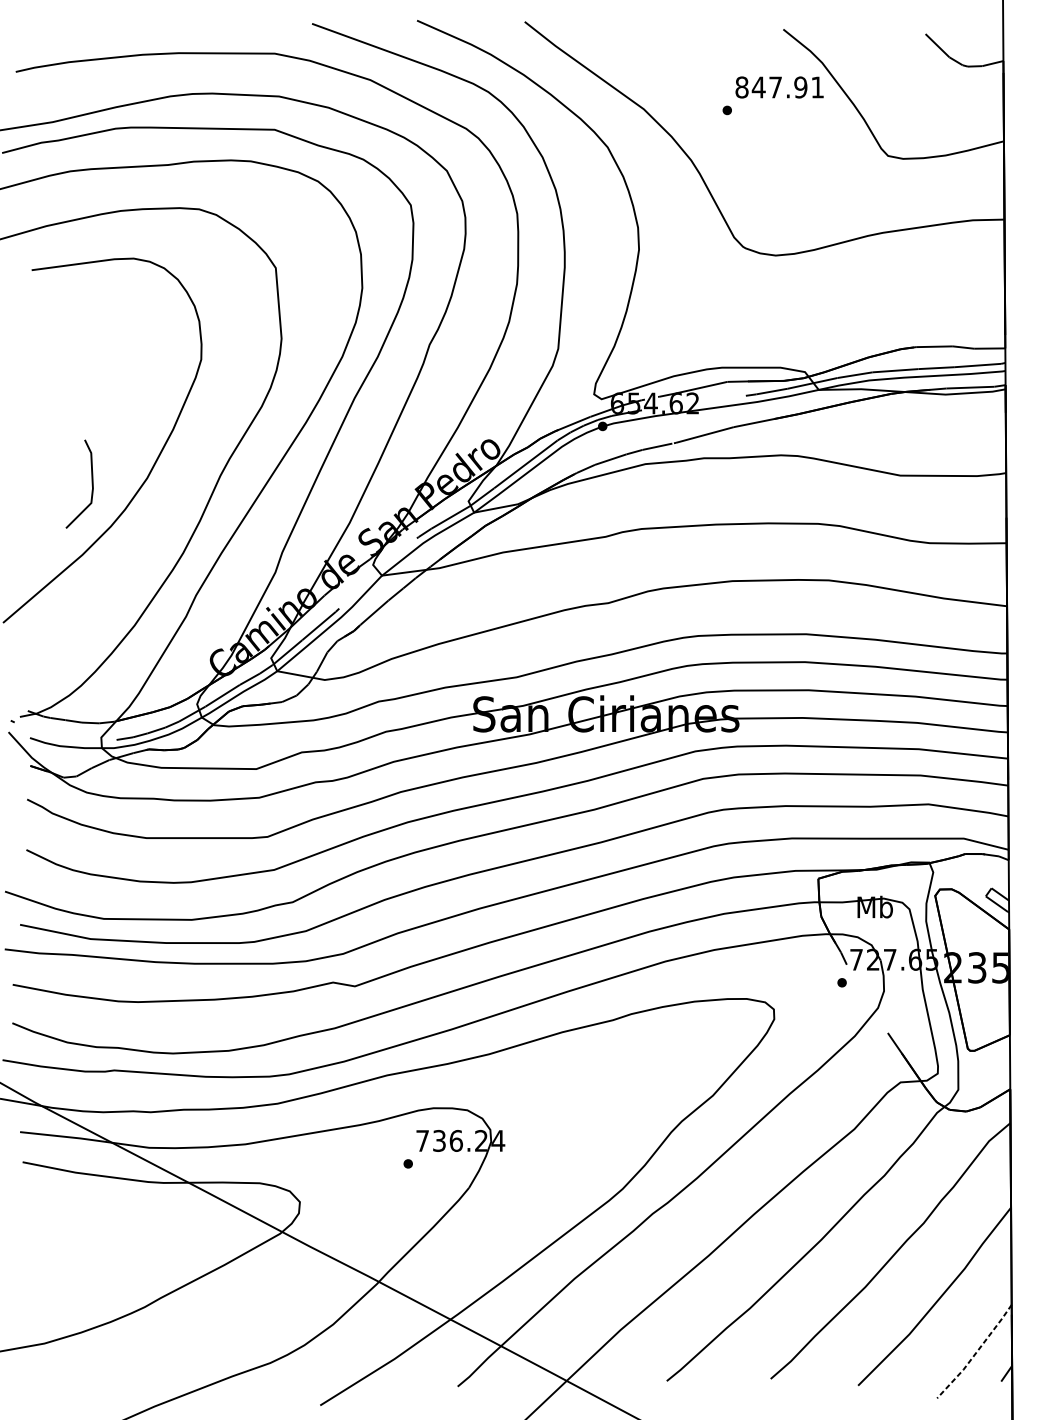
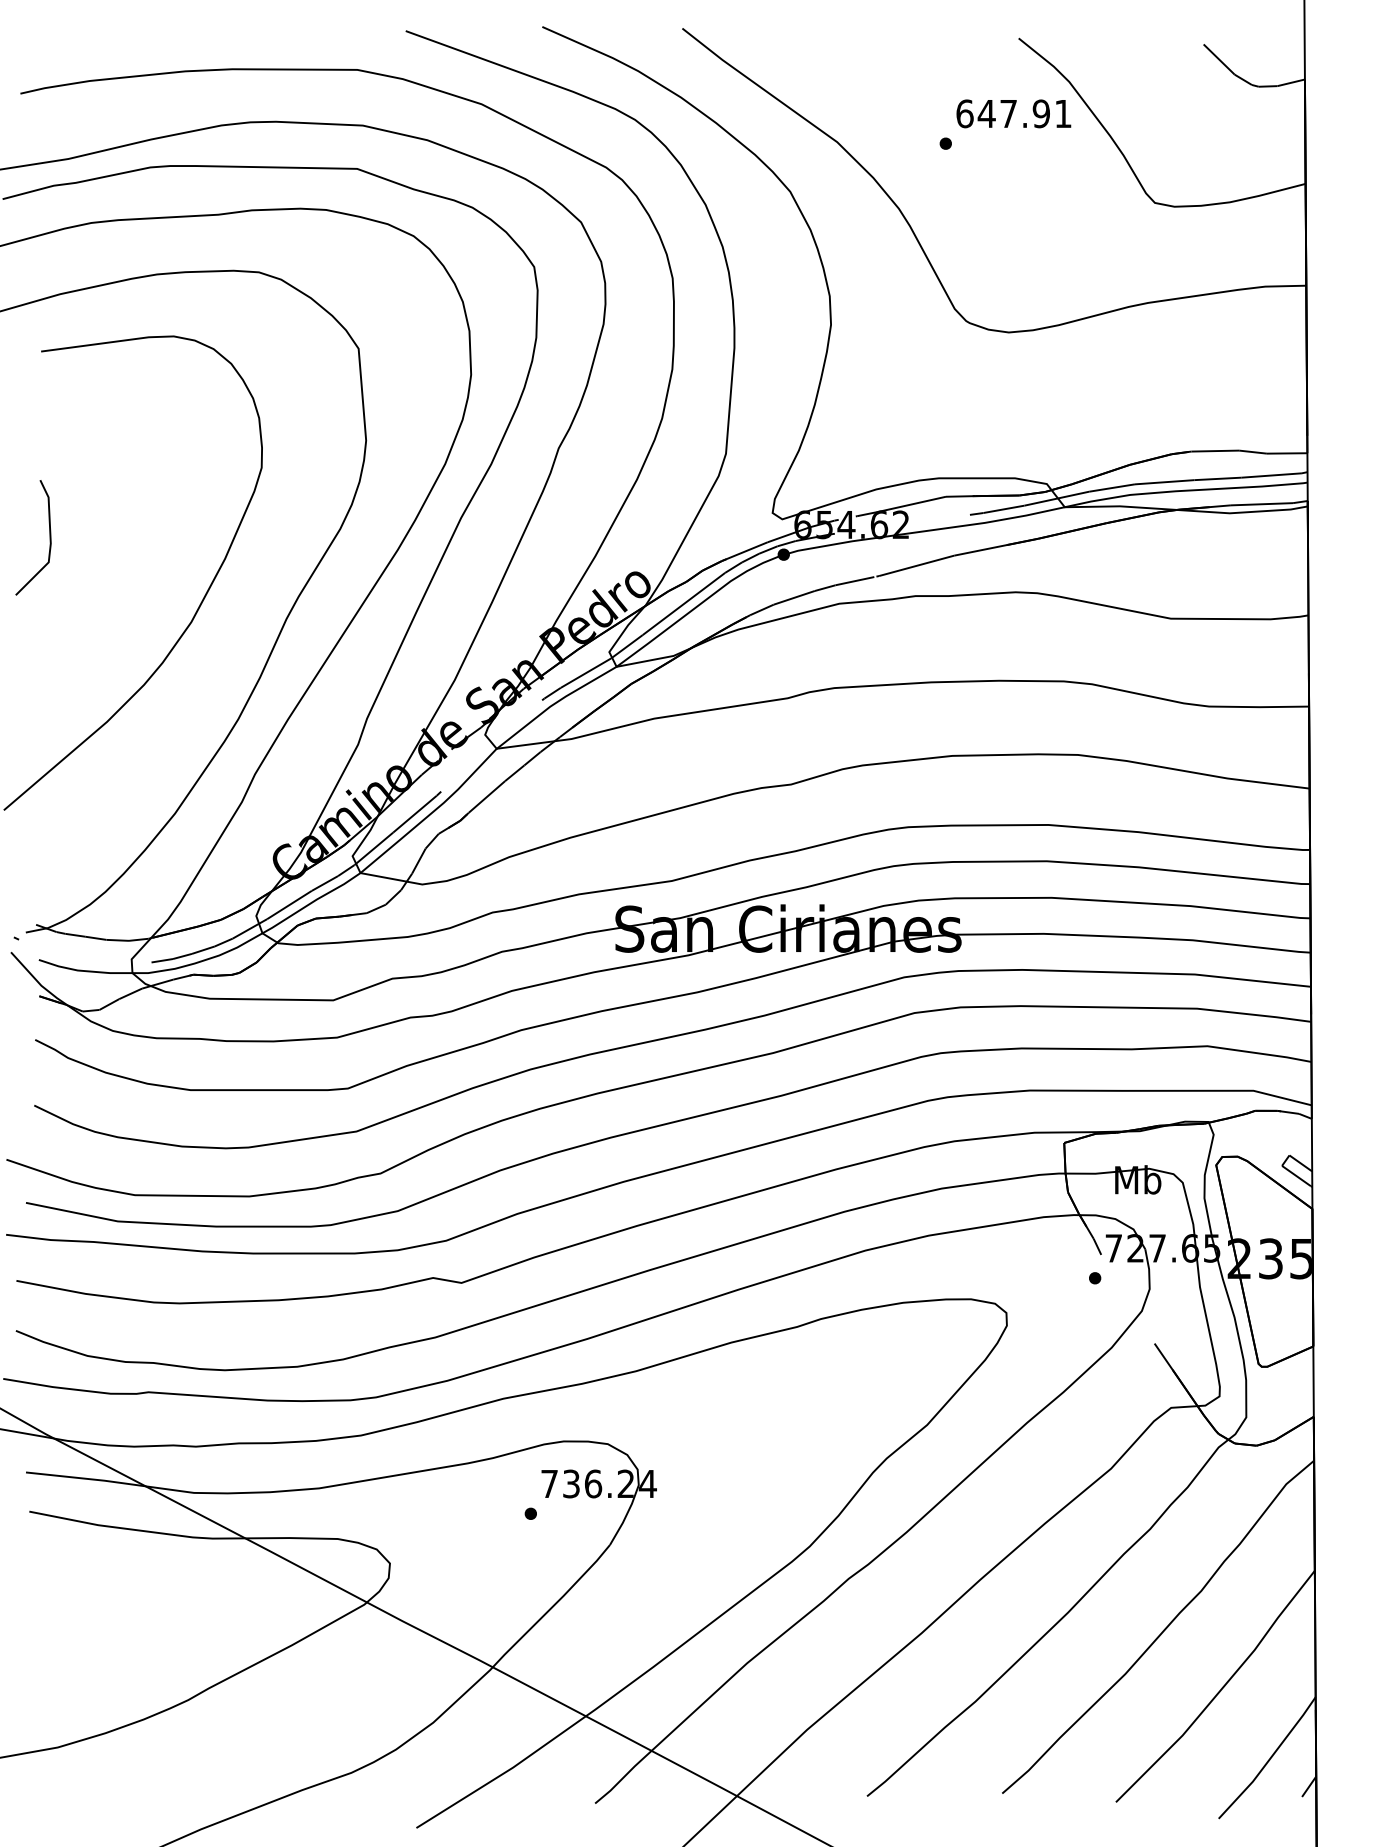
text: (741, 87) -> (964, 113), 847.91 -> 647.91
line: (91, 483) -> (49, 537), moved
line: (976, 1353) -> (1269, 1760), dashed -> solid

